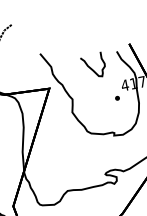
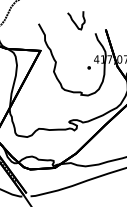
curve: (91, 67) -> (74, 21), moved

